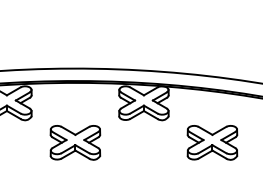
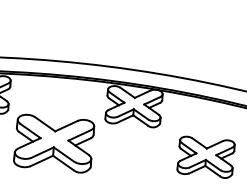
part: (75, 142) -> (54, 143), size x1.4

